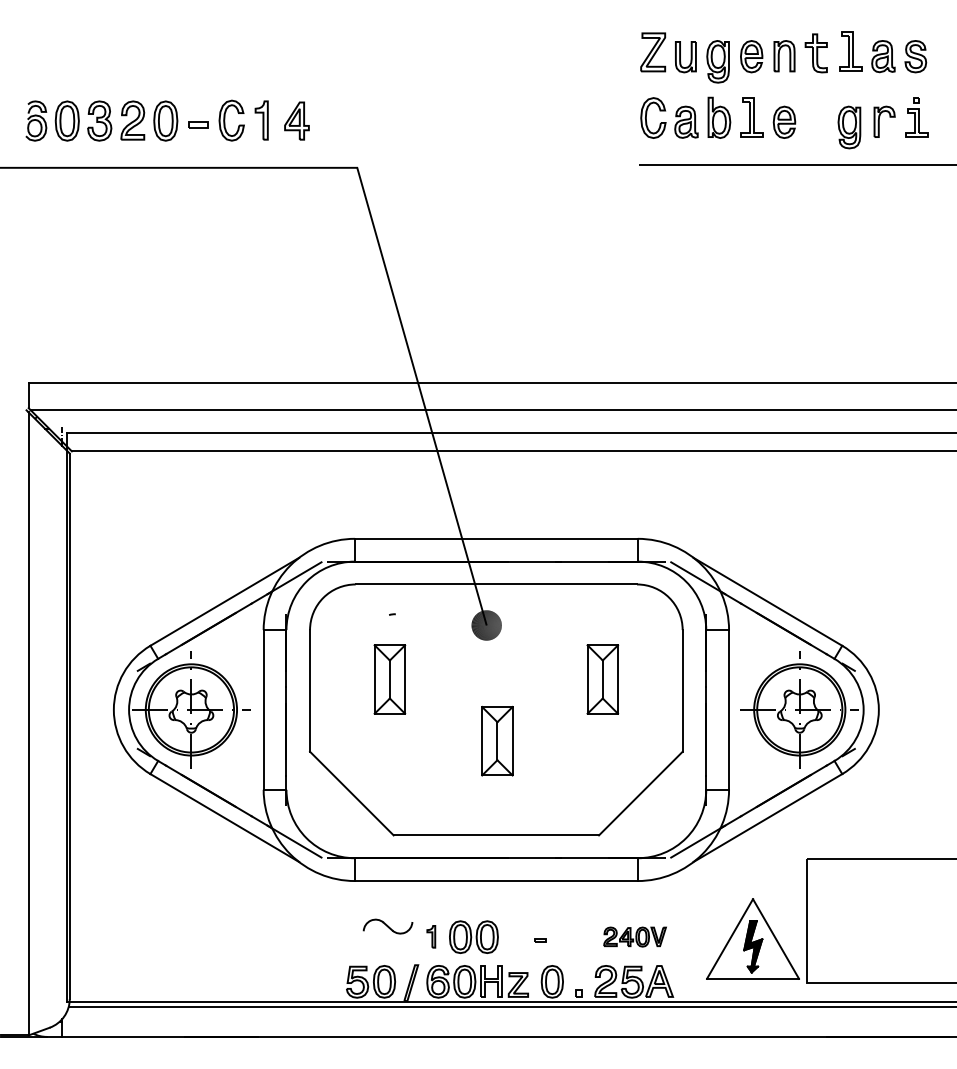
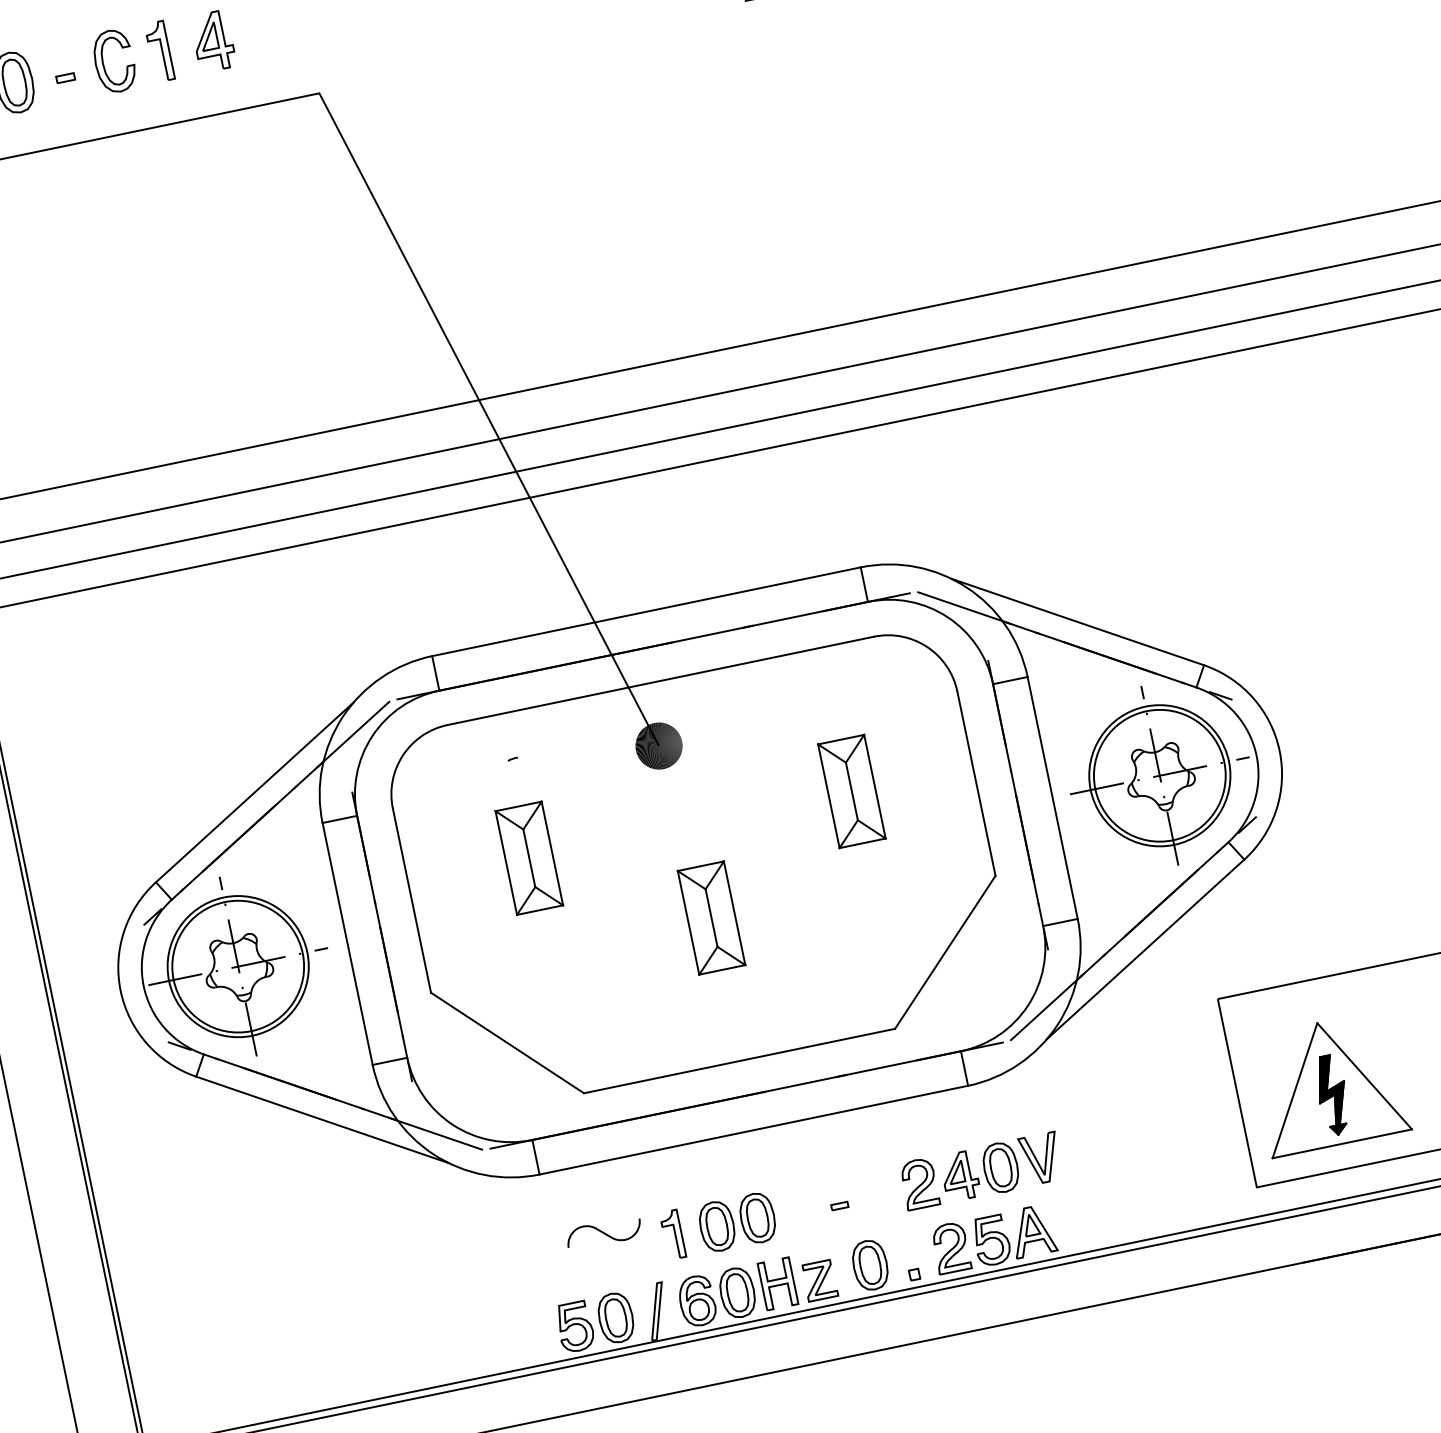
part: (198, 124) -> (65, 77), size x0.62
part: (430, 936) -> (671, 1234), size x1.43
part: (634, 936) -> (980, 1170), size x1.67
part: (752, 938) -> (1328, 1082), moved

